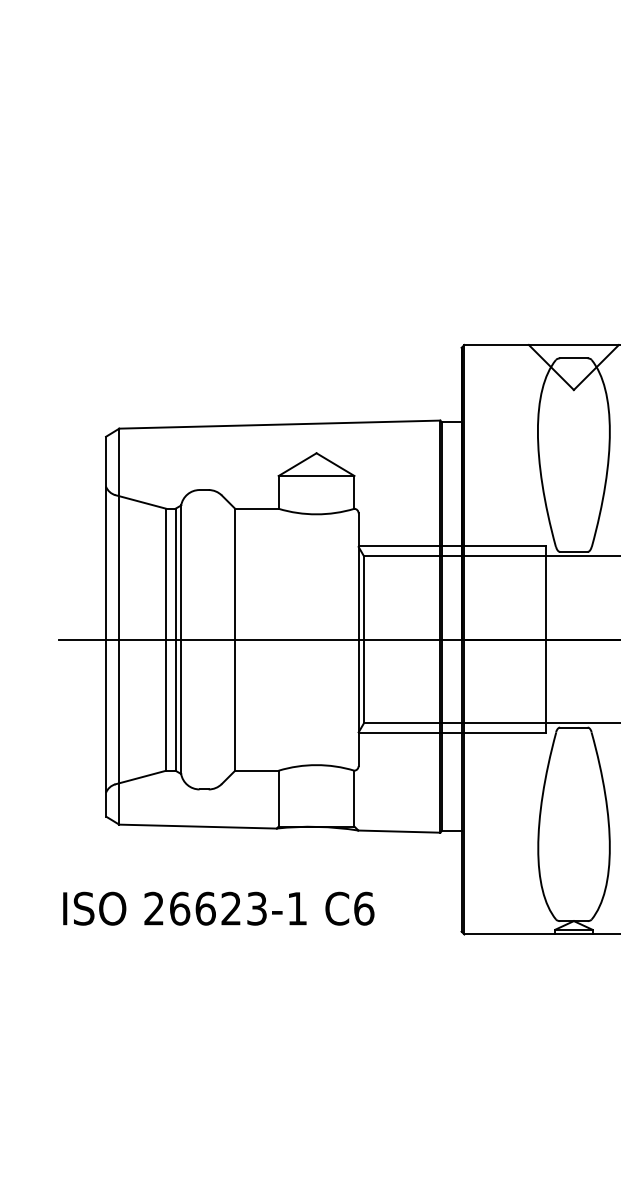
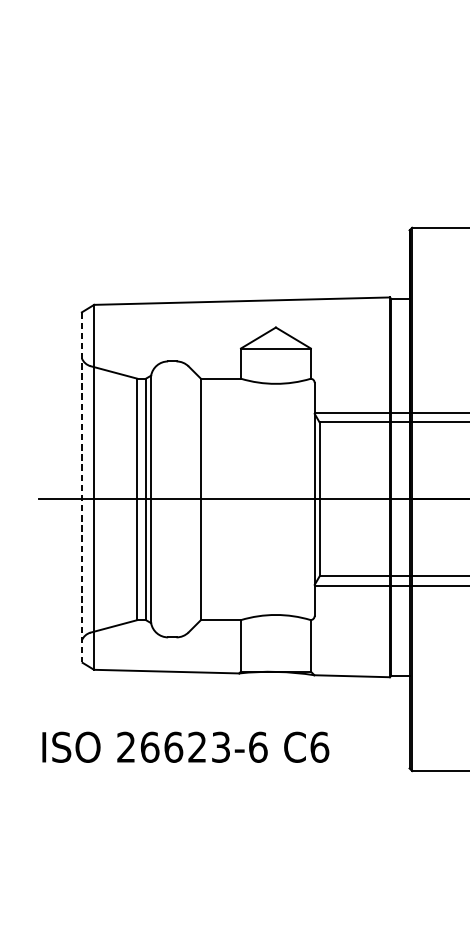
line: (106, 626) -> (82, 487), solid -> dashed
text: (297, 908) -> (258, 747), 26623-1 -> 26623-6

